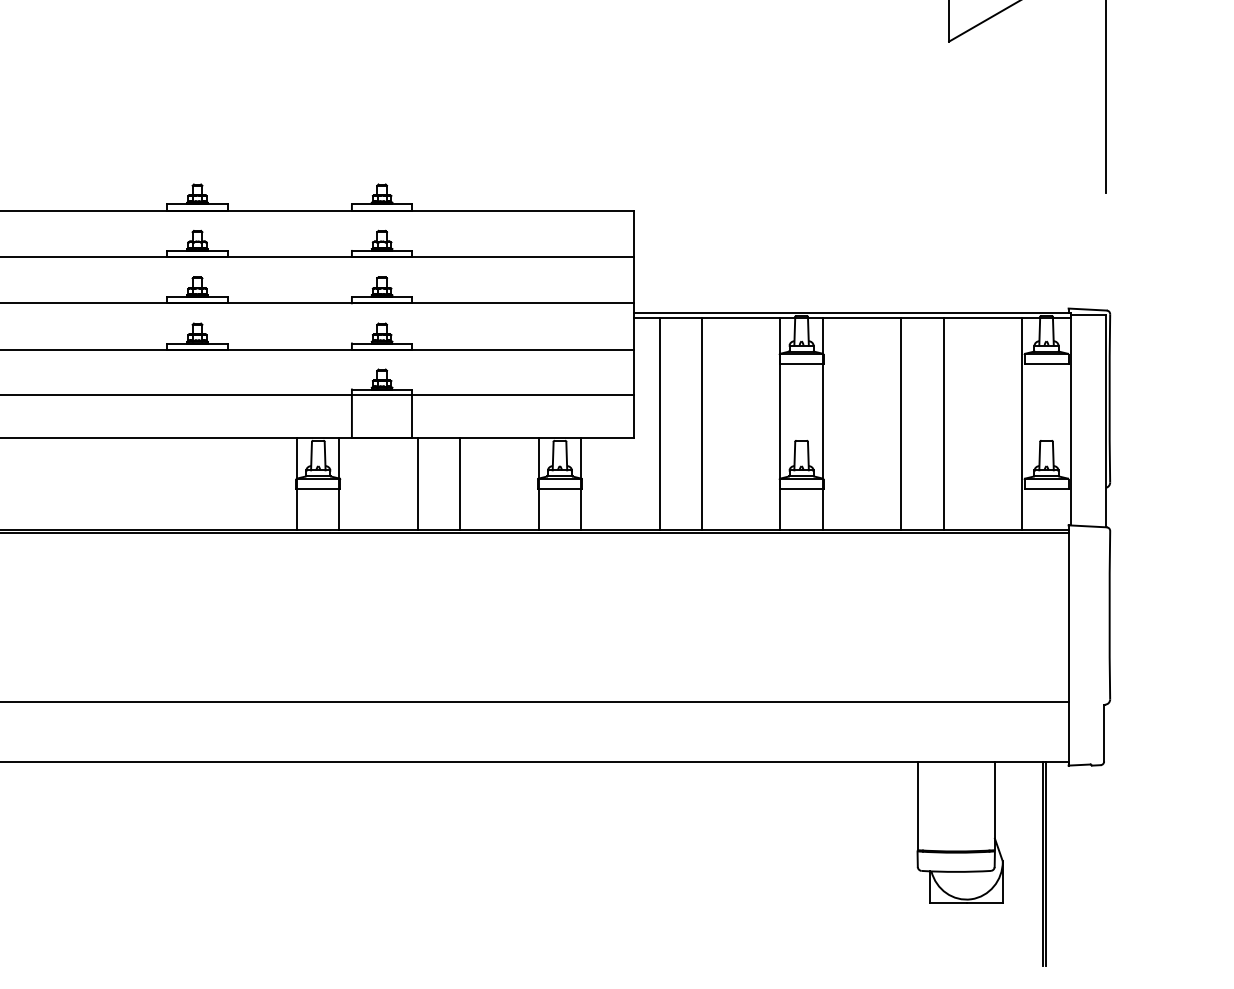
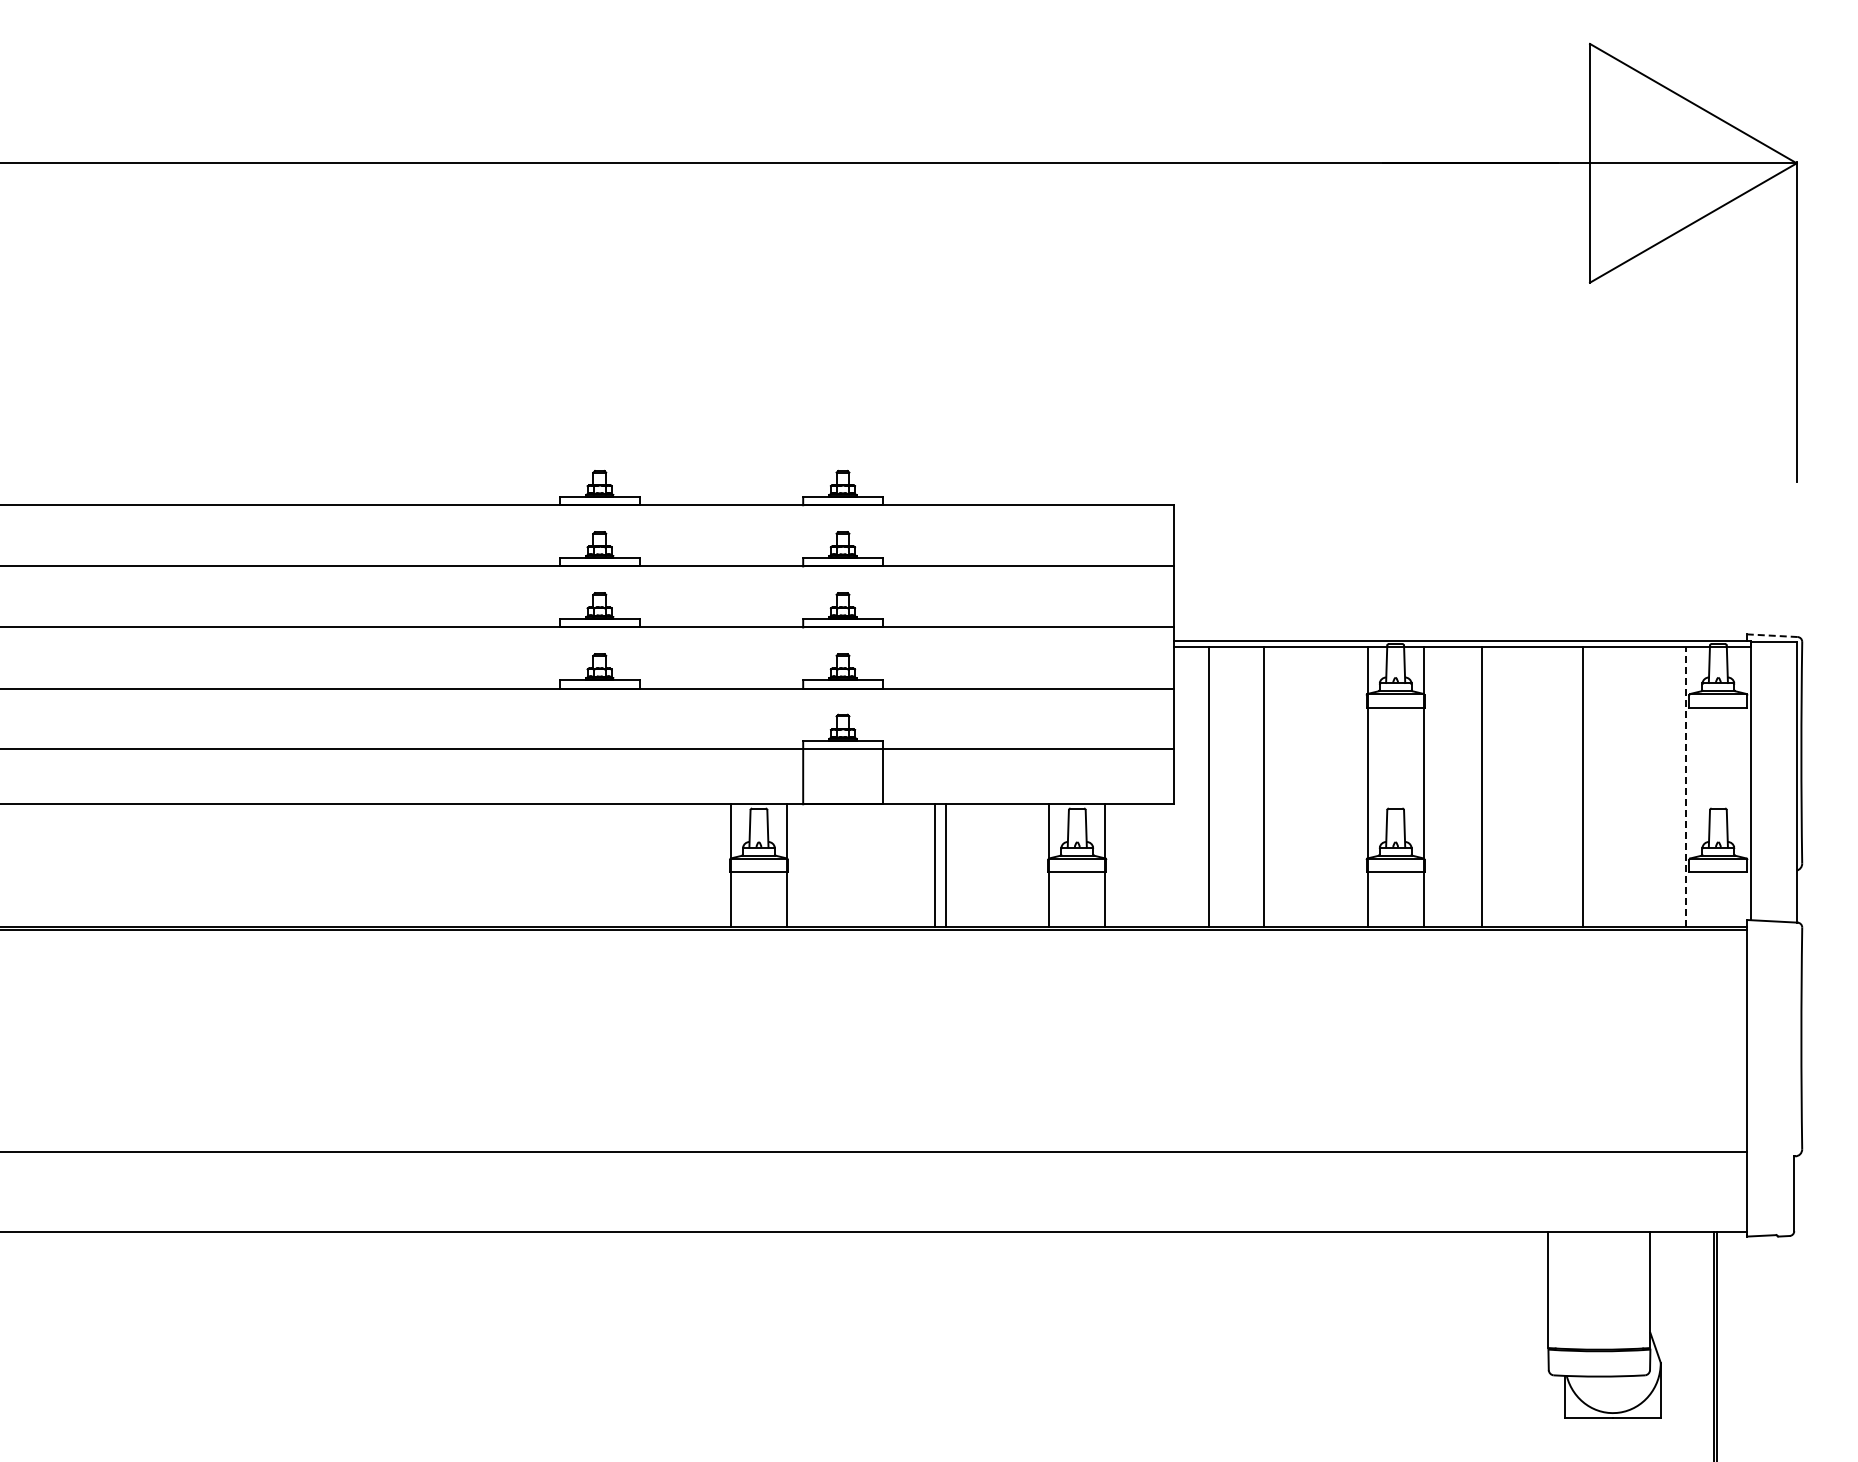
line: (1087, 309) -> (1772, 635), solid -> dashed
line: (900, 424) -> (1481, 786), moved
line: (1022, 424) -> (1686, 786), solid -> dashed
line: (418, 483) -> (935, 865), moved

